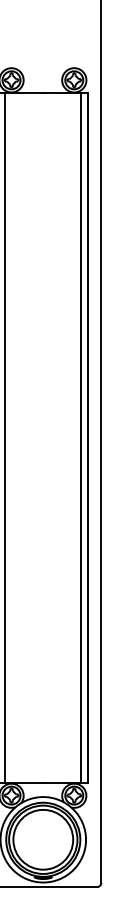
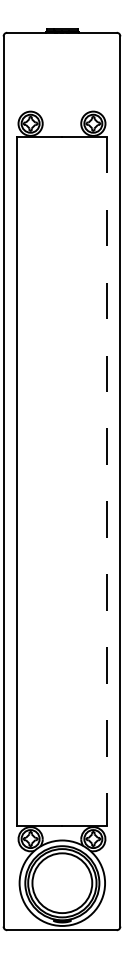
line: (5, 438) -> (24, 481), removed
line: (80, 438) -> (99, 481), removed
line: (88, 438) -> (107, 481), solid -> dashed

